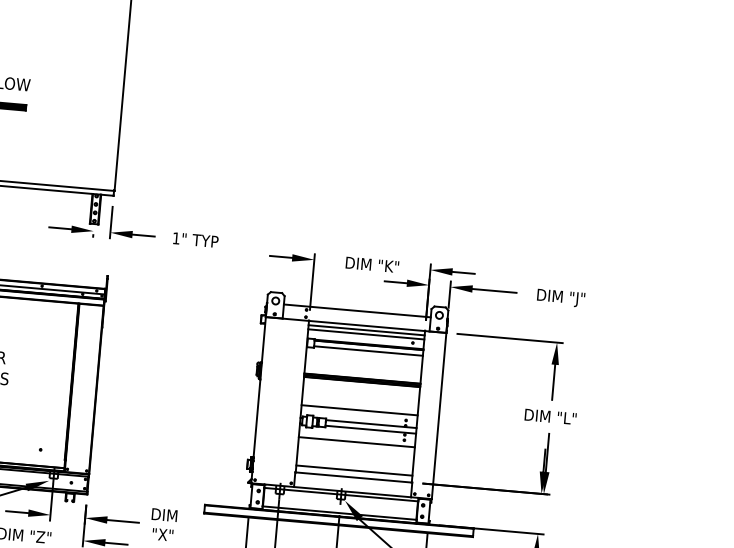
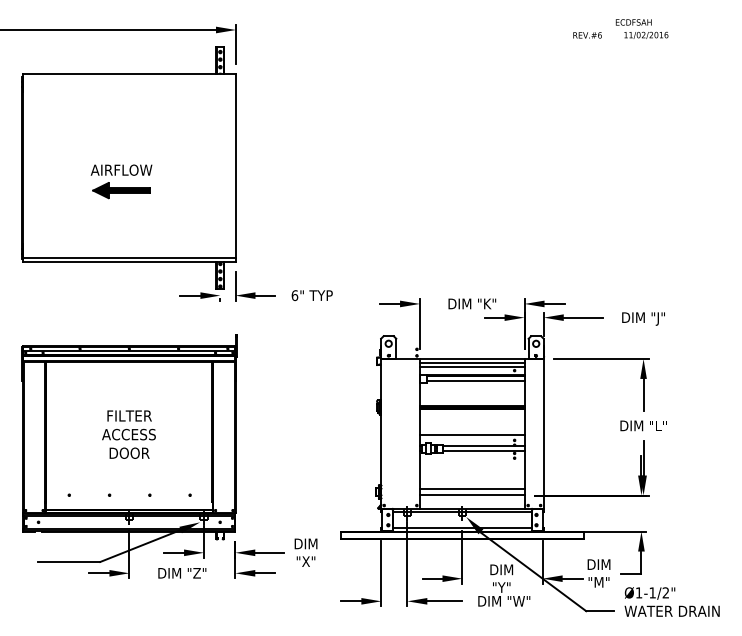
text: (175, 238) -> (294, 295), 1" -> 6"
line: (357, 311) -> (462, 346), removed
line: (357, 442) -> (472, 463), removed

